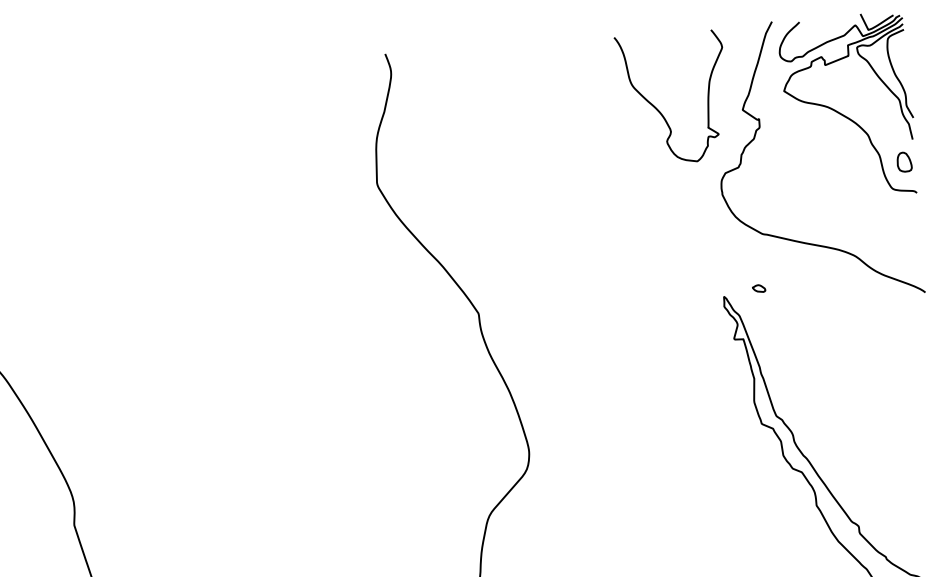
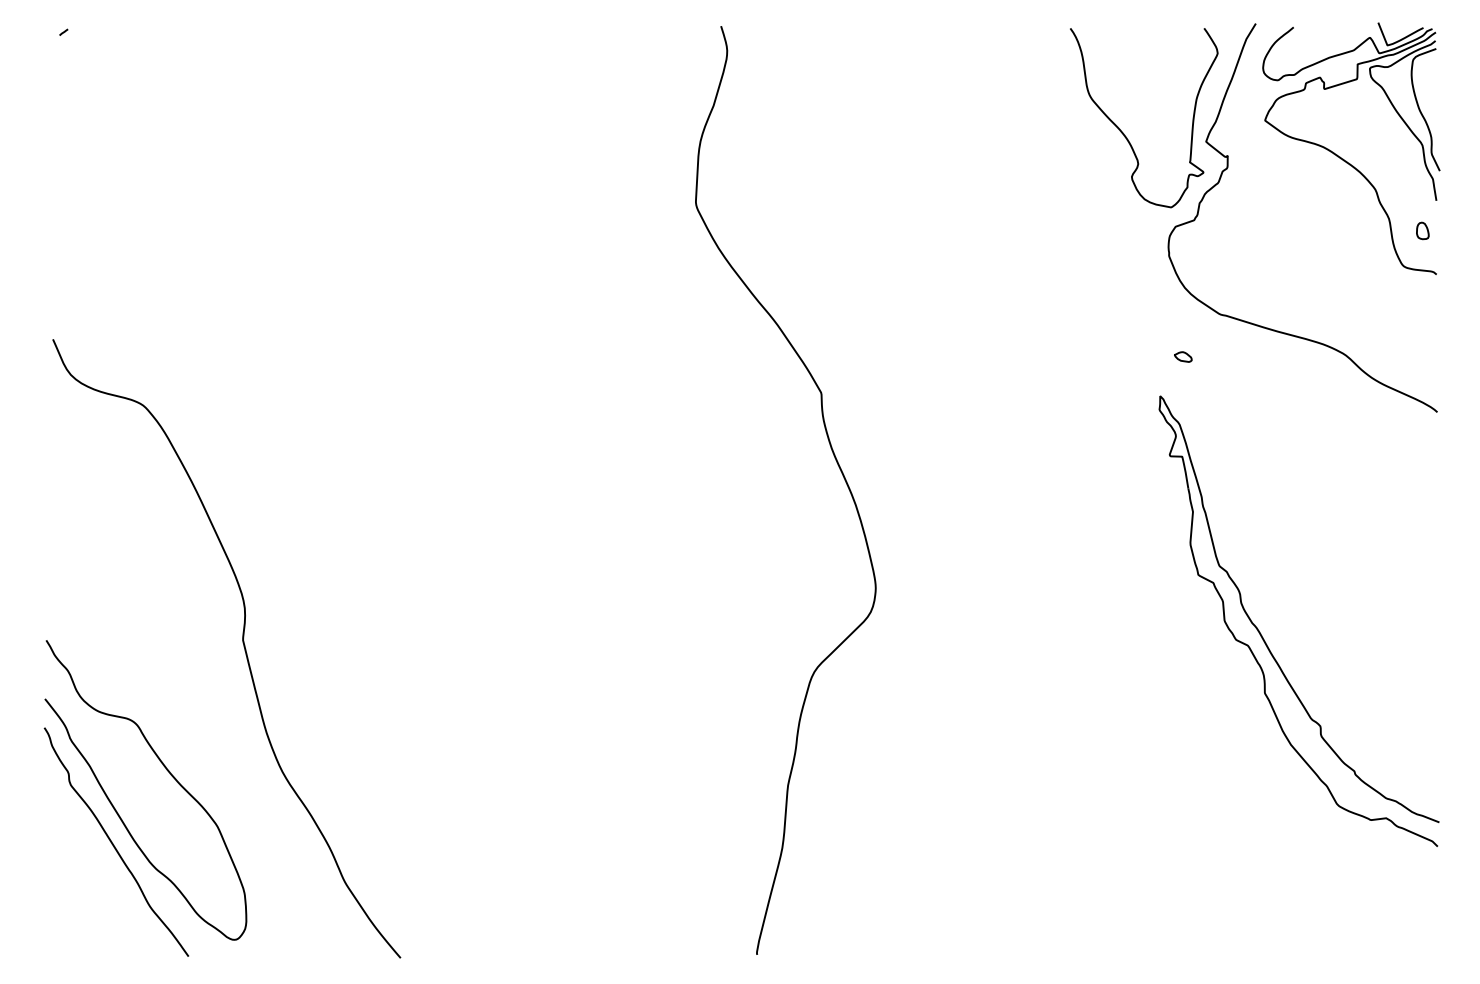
curve: (659, 110) -> (1124, 133), moved
part: (904, 161) -> (1422, 230), size x0.62
part: (759, 288) -> (1183, 356), moved

